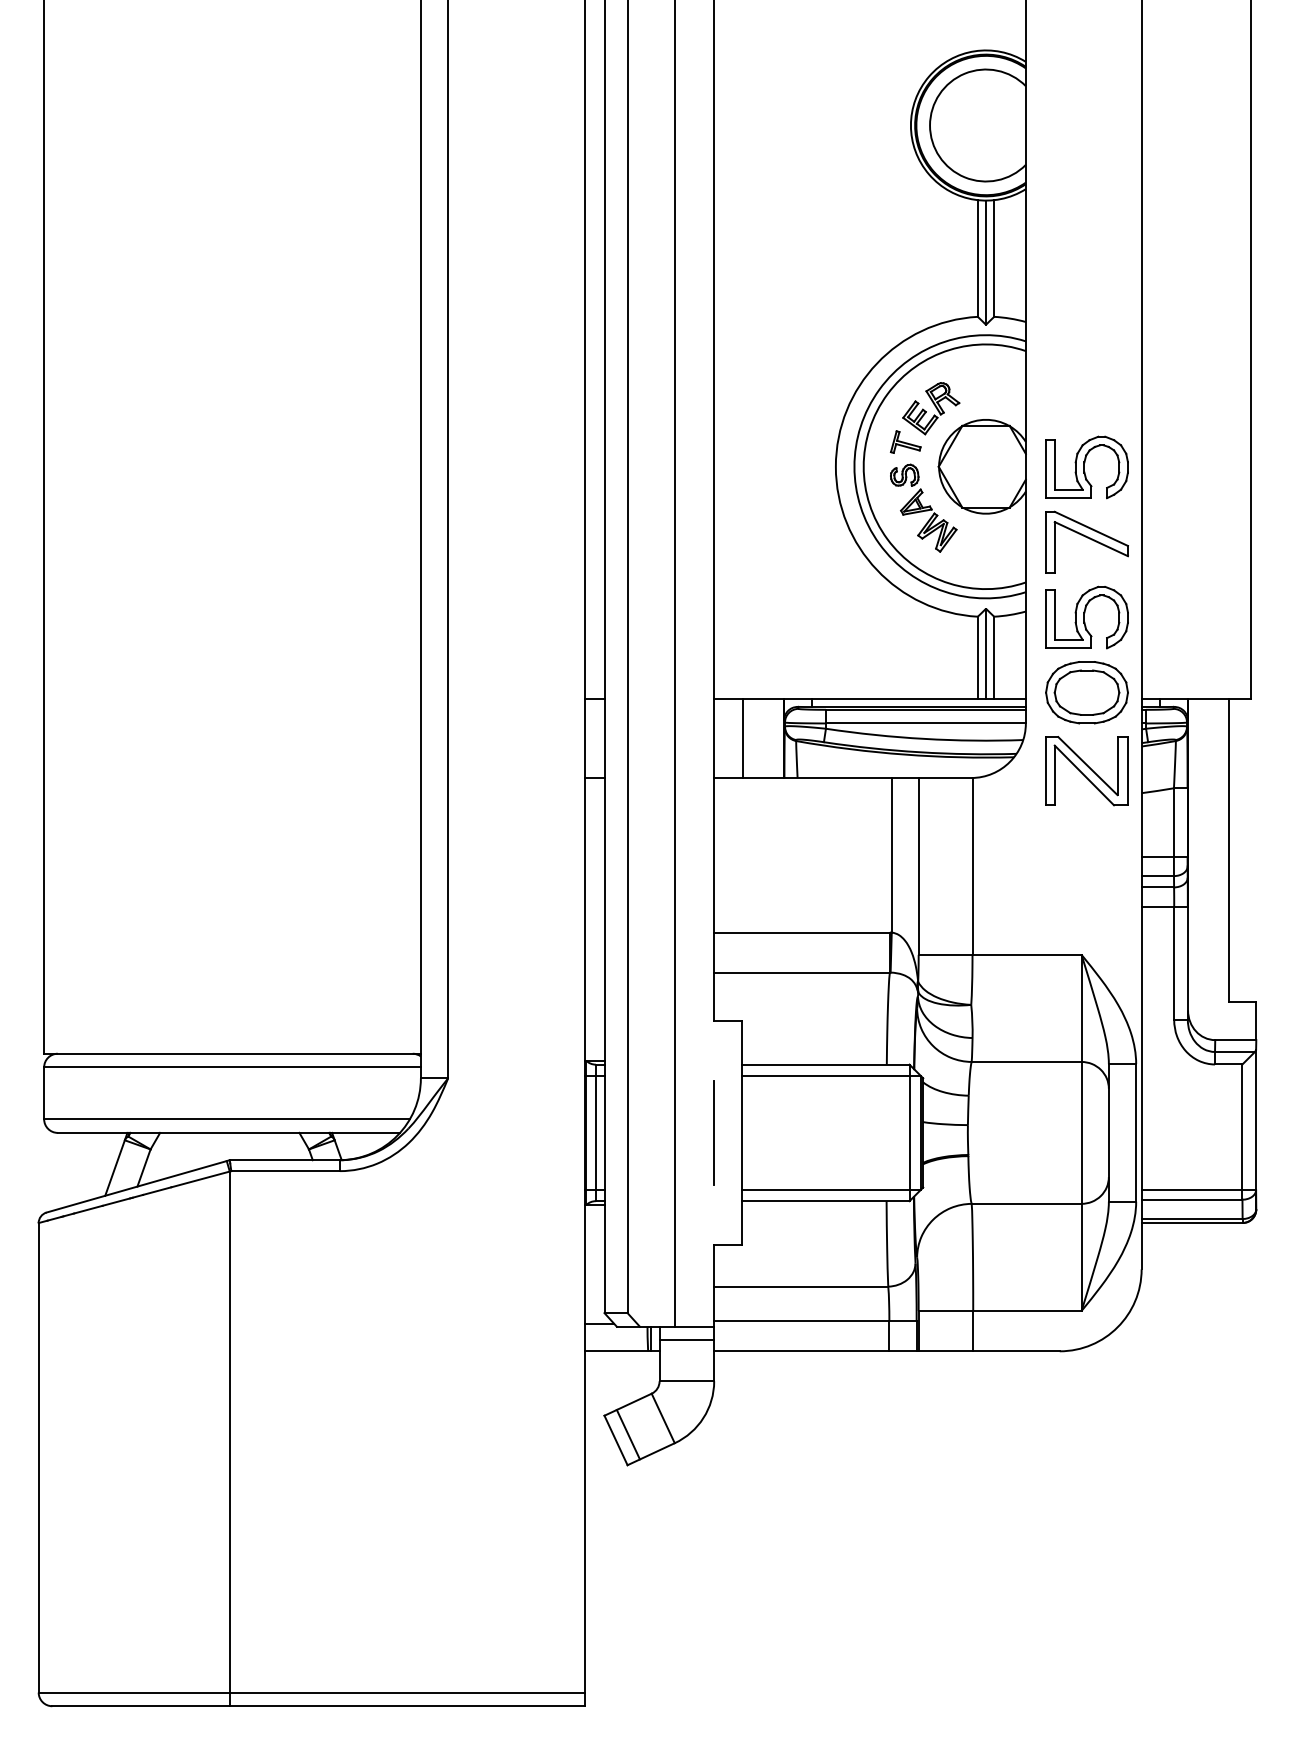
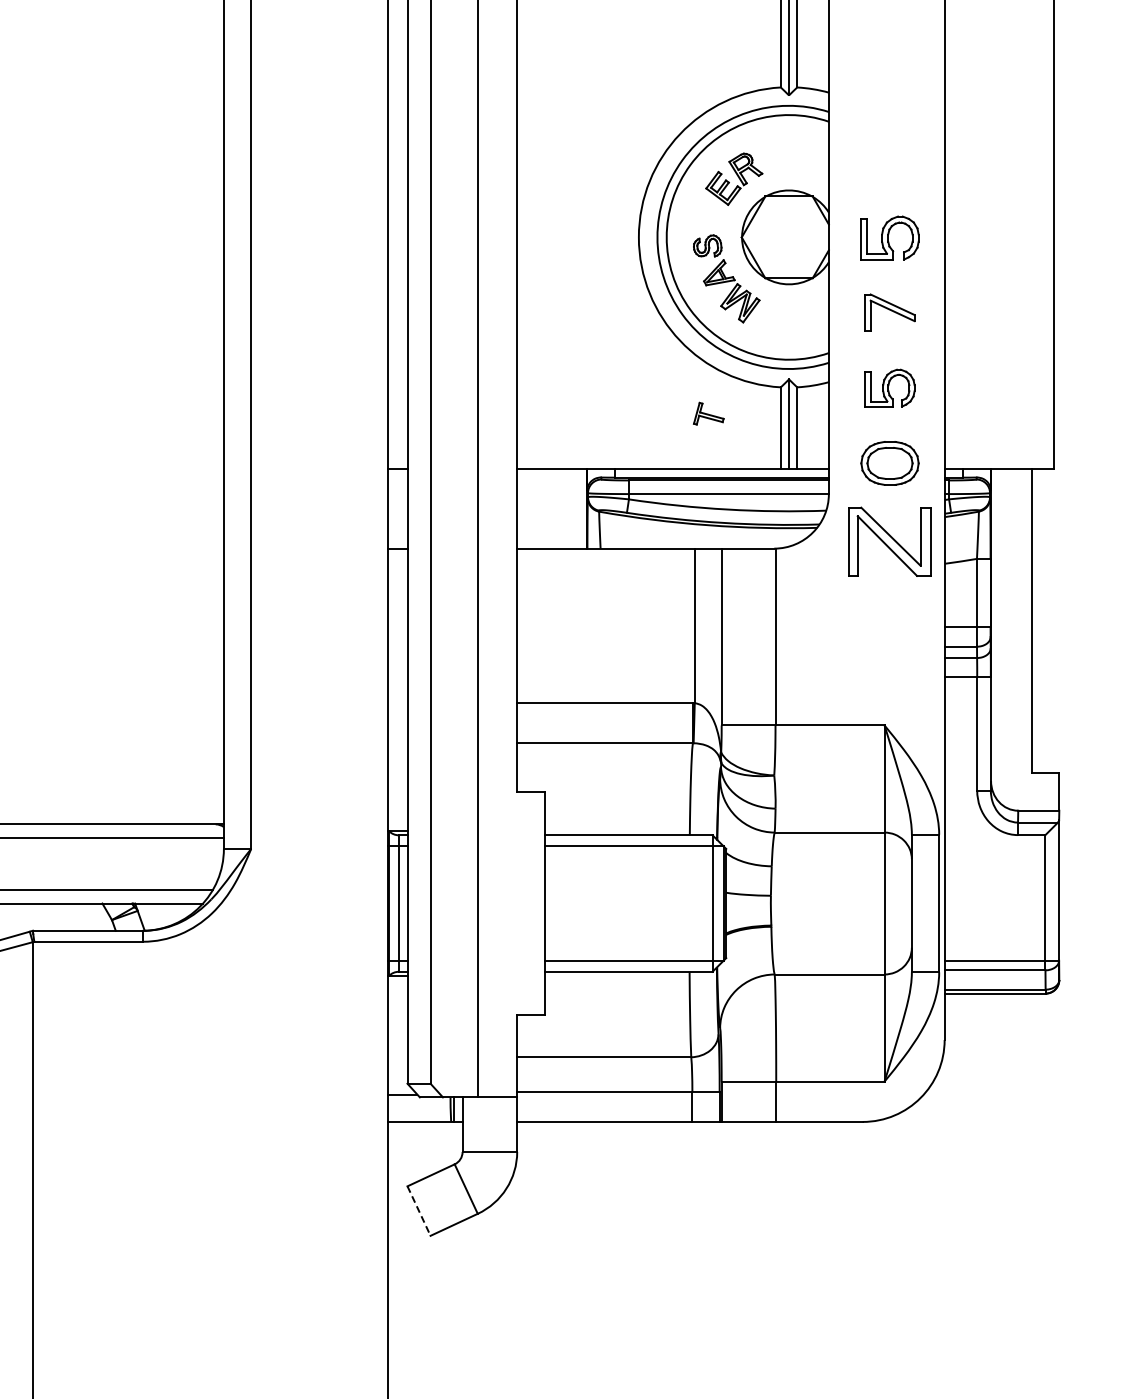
part: (905, 441) -> (708, 413), moved
part: (1086, 467) -> (889, 238), size x0.7
part: (1086, 541) -> (889, 312), size x0.6
part: (1086, 617) -> (889, 388), size x0.6
part: (1086, 692) -> (889, 463), size x0.7
line: (743, 738) -> (546, 509), removed
line: (714, 1132) -> (517, 903), removed
line: (686, 1340) -> (489, 1111), removed
line: (627, 1434) -> (430, 1205), removed
line: (616, 1440) -> (419, 1211), solid -> dashed

